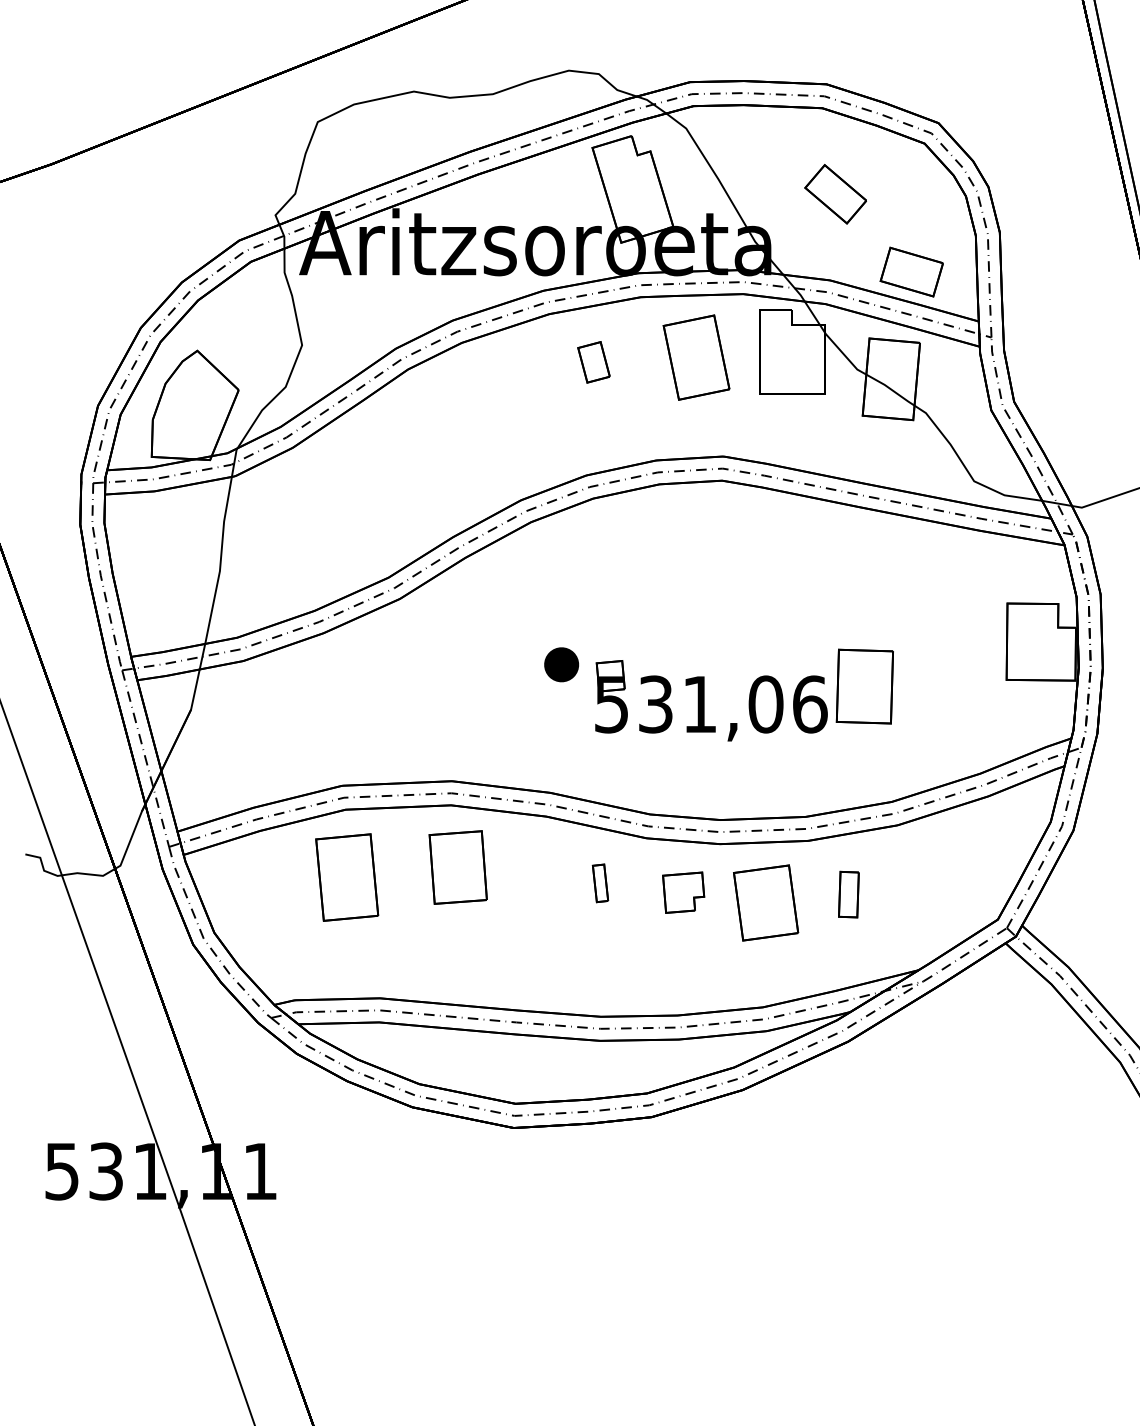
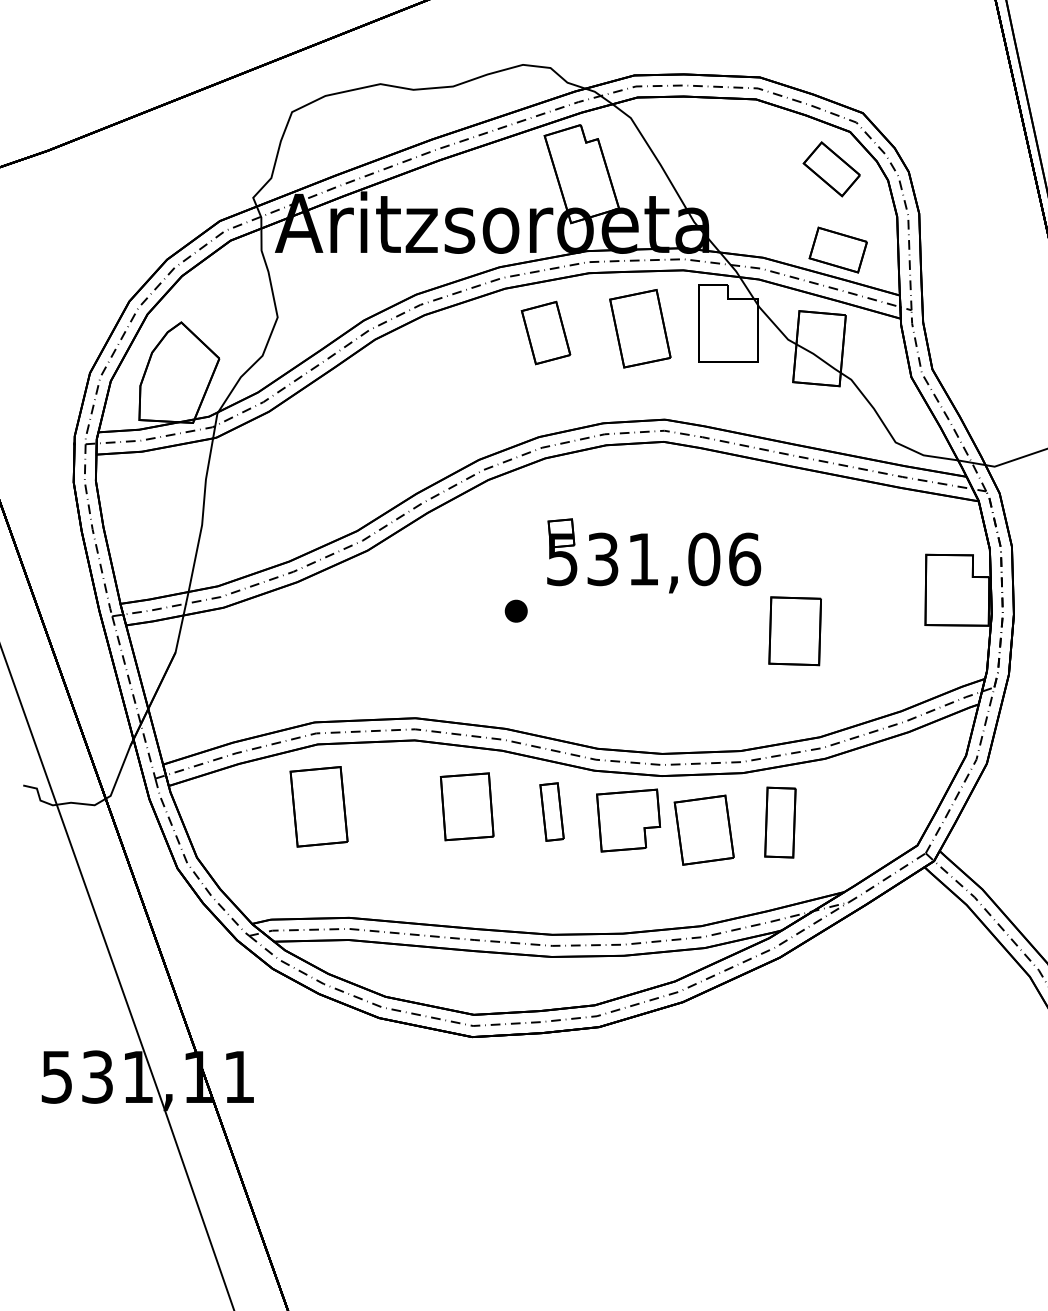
part: (835, 194) -> (831, 169), moved
part: (593, 362) -> (545, 333), size x1.67
part: (561, 664) -> (516, 610), size x0.71
part: (704, 700) -> (647, 555), moved
part: (457, 867) -> (466, 806), moved
part: (600, 883) -> (552, 812), size x1.67
part: (683, 892) -> (628, 820), size x1.67
part: (848, 894) -> (780, 822), size x1.67

